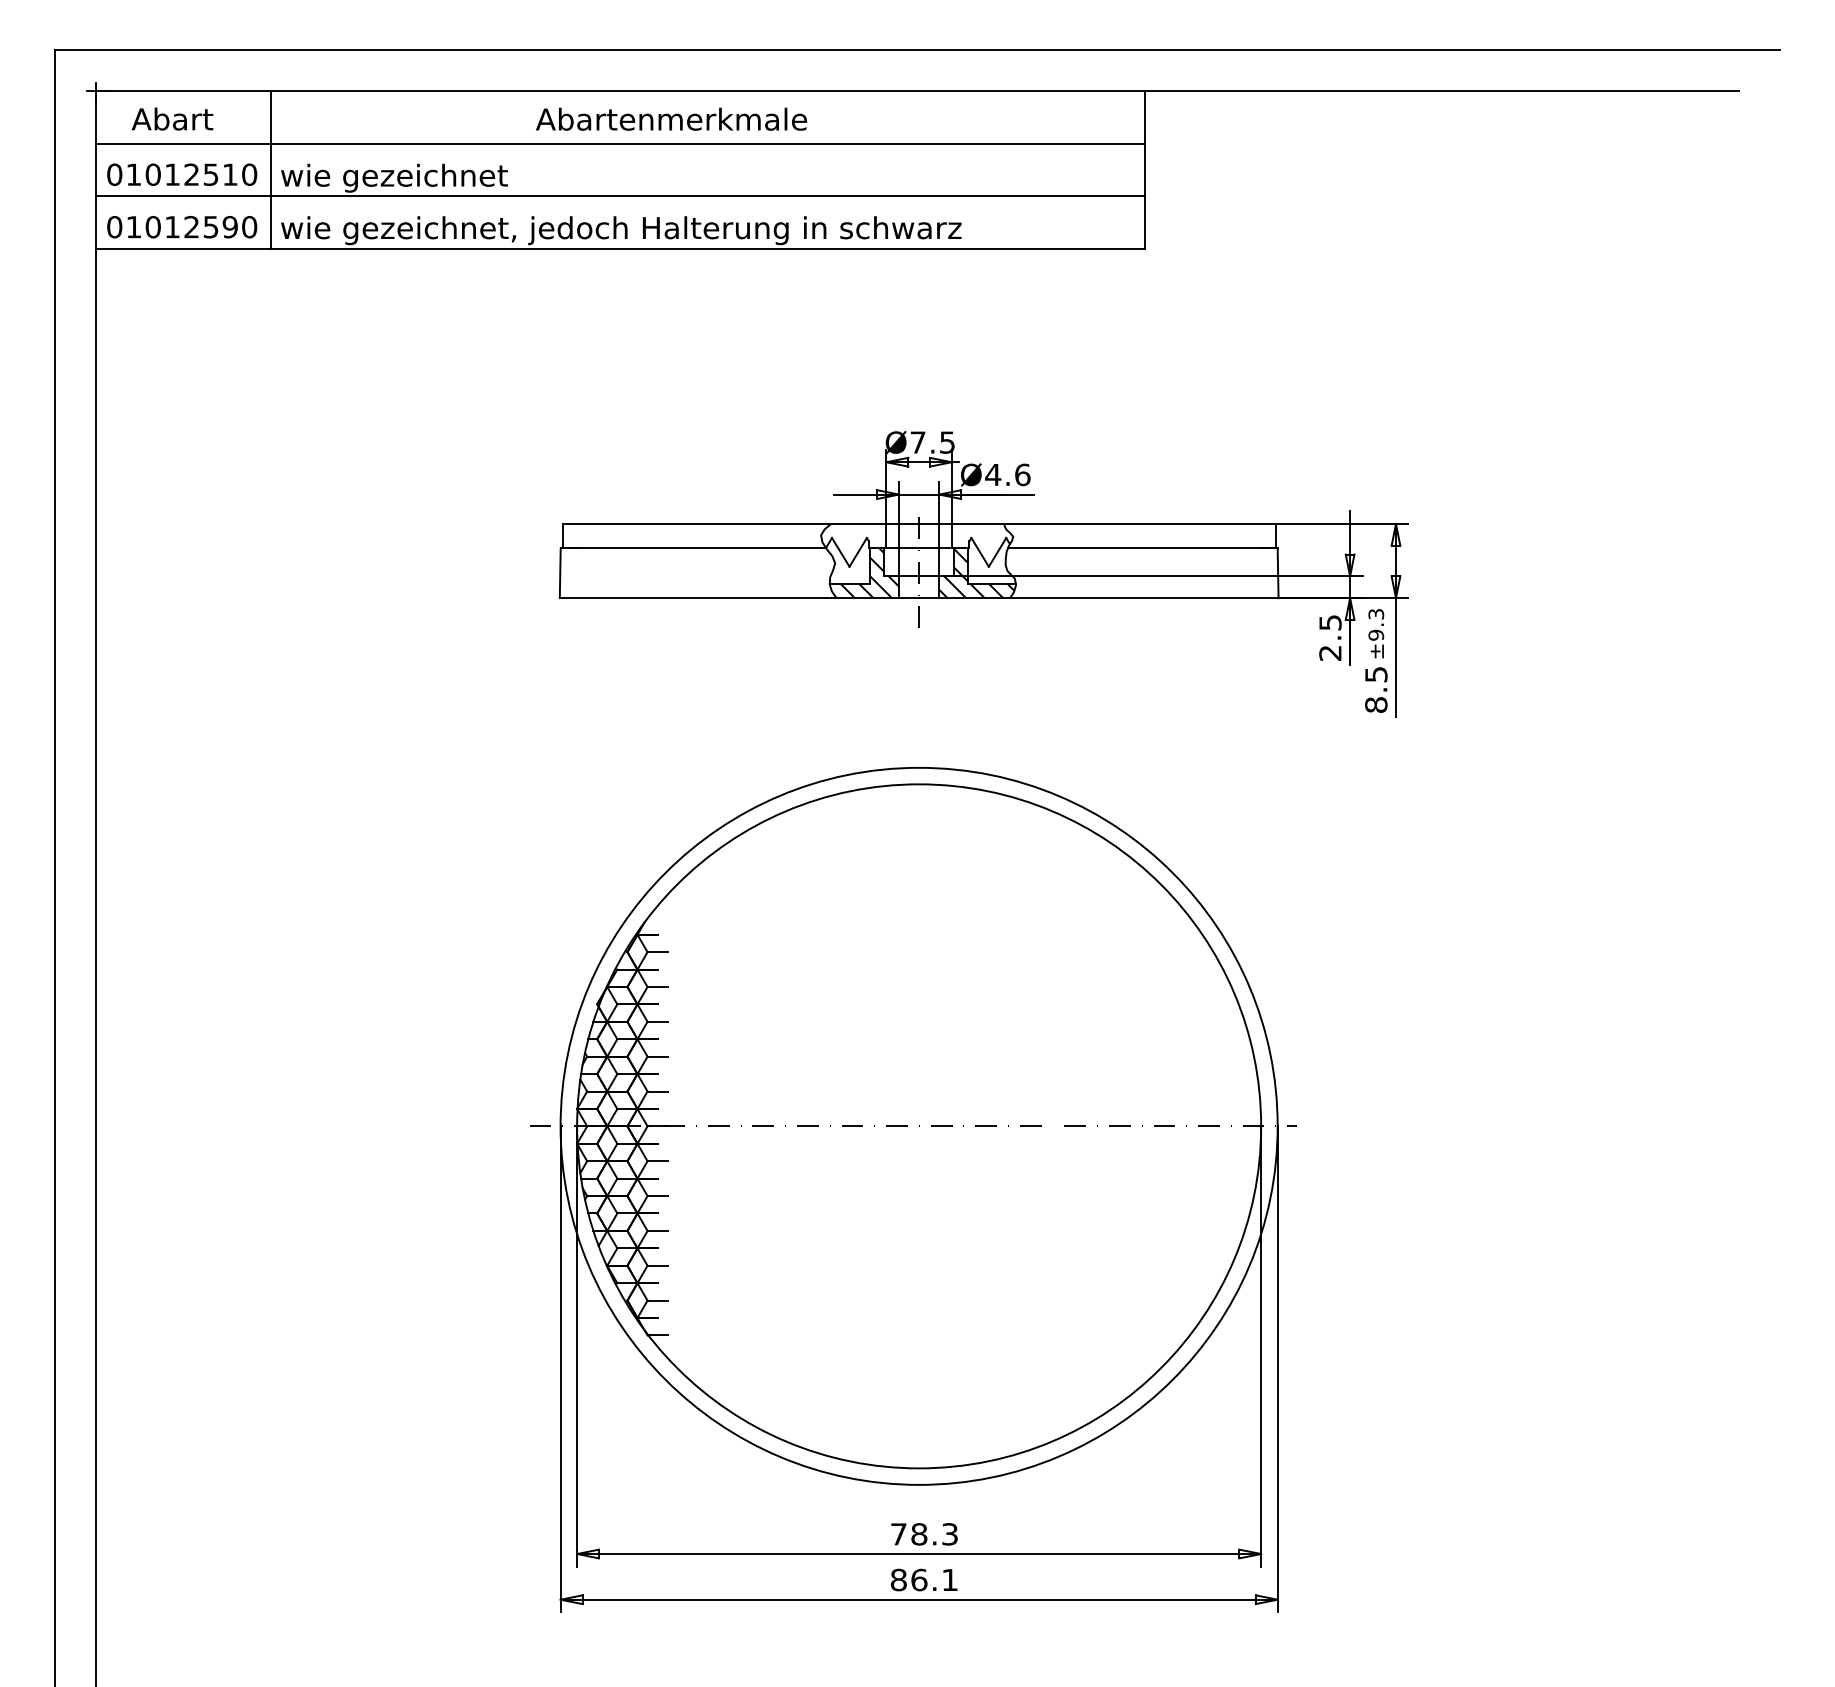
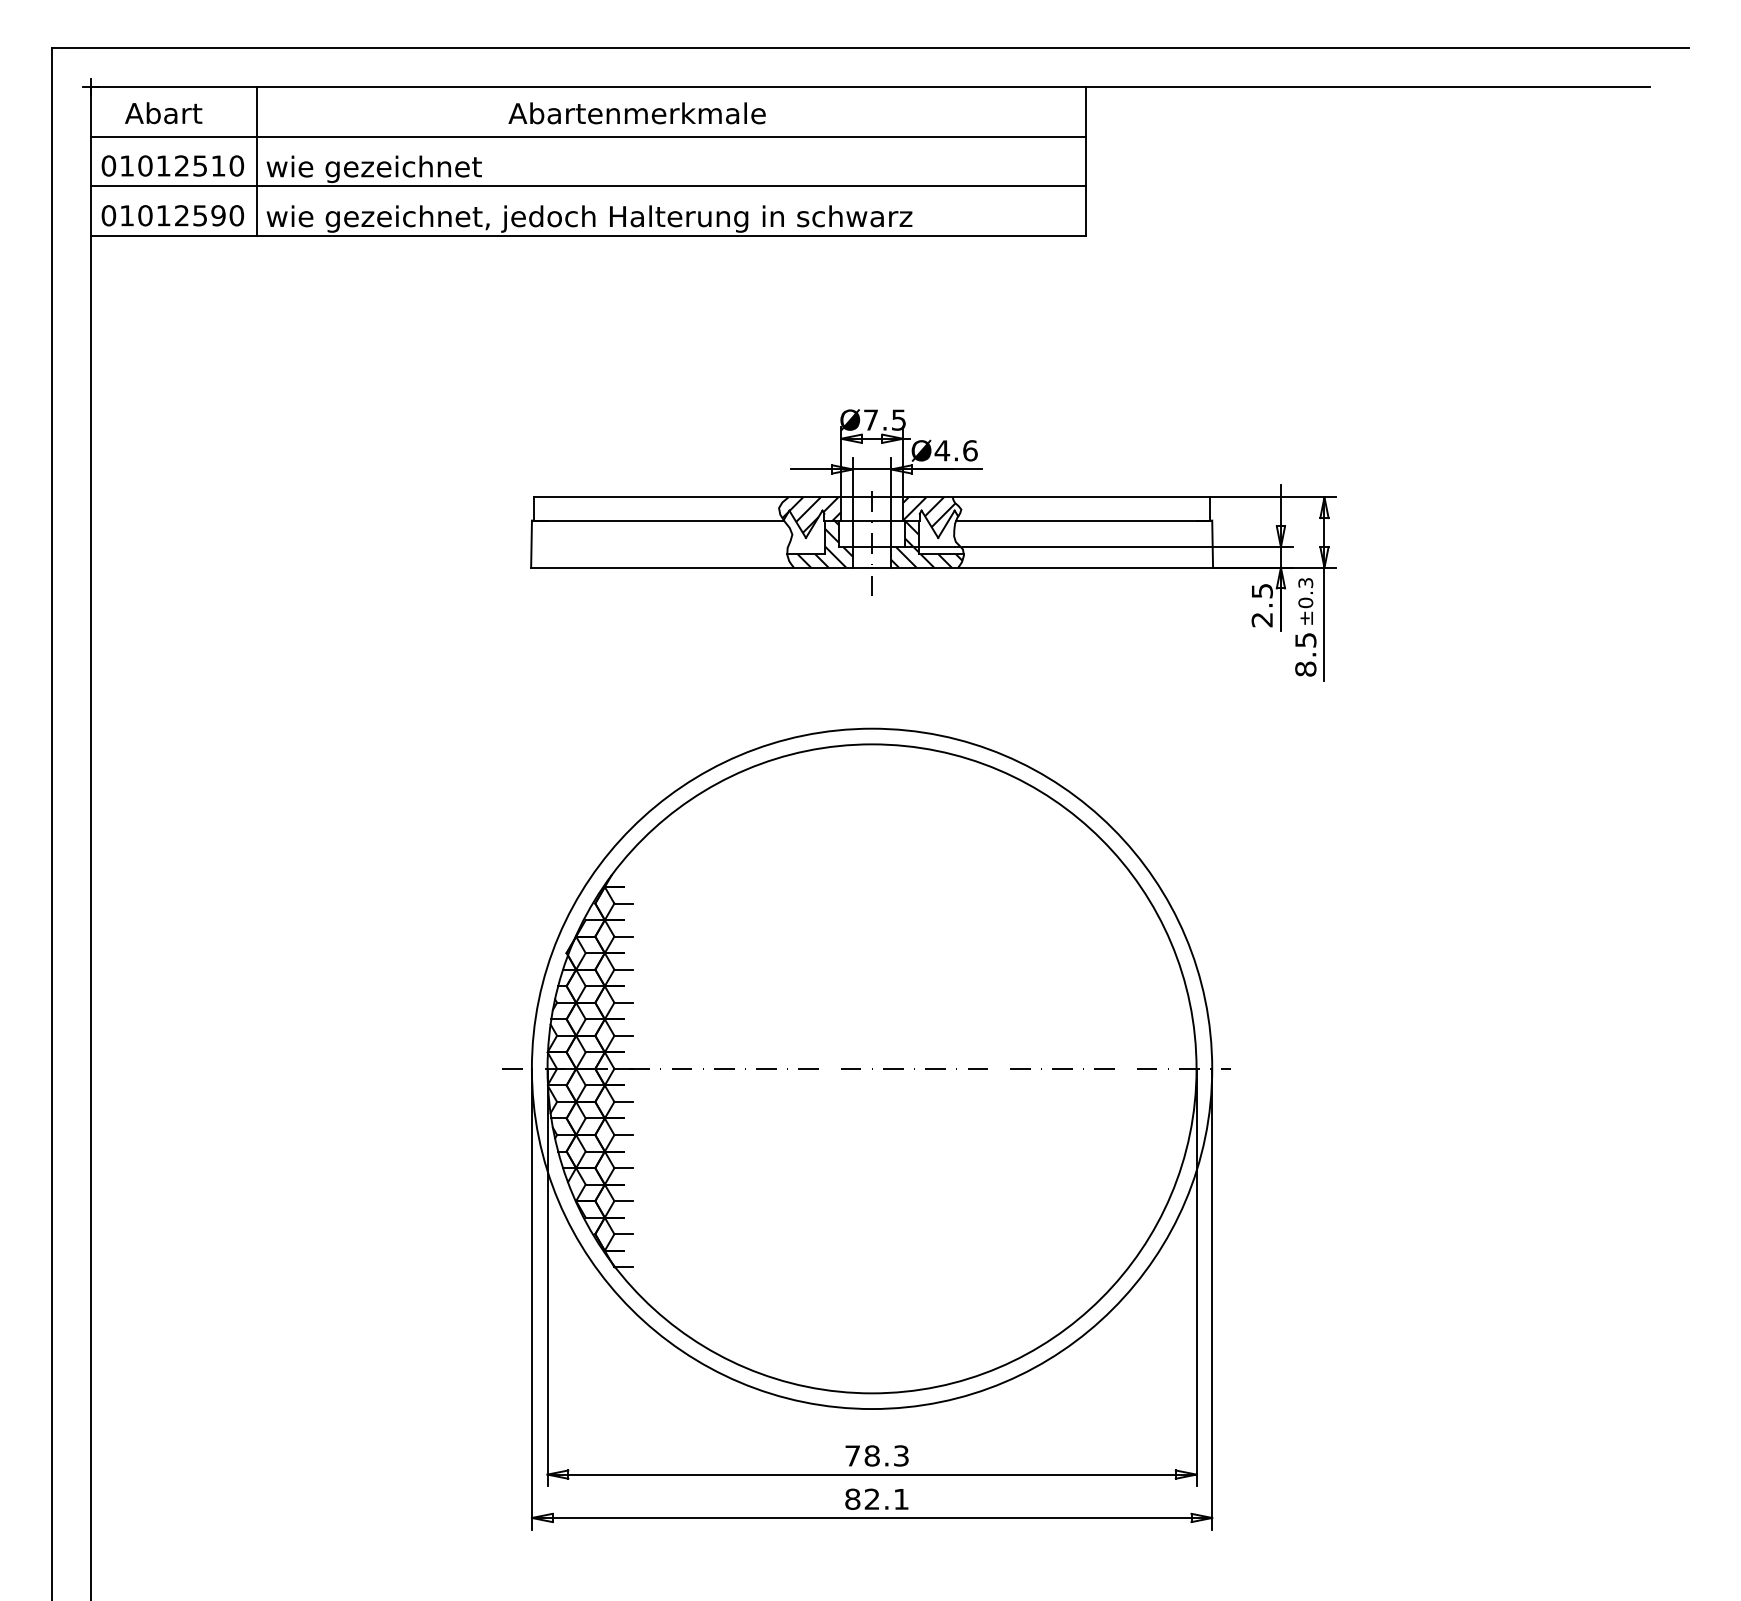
hatch: (979, 539) -> (929, 512), added
hatch: (855, 542) -> (811, 514), added
text: (1375, 634) -> (1305, 602), ±9.3 -> ±0.3
text: (918, 1579) -> (871, 1498), 86.1 -> 82.1

